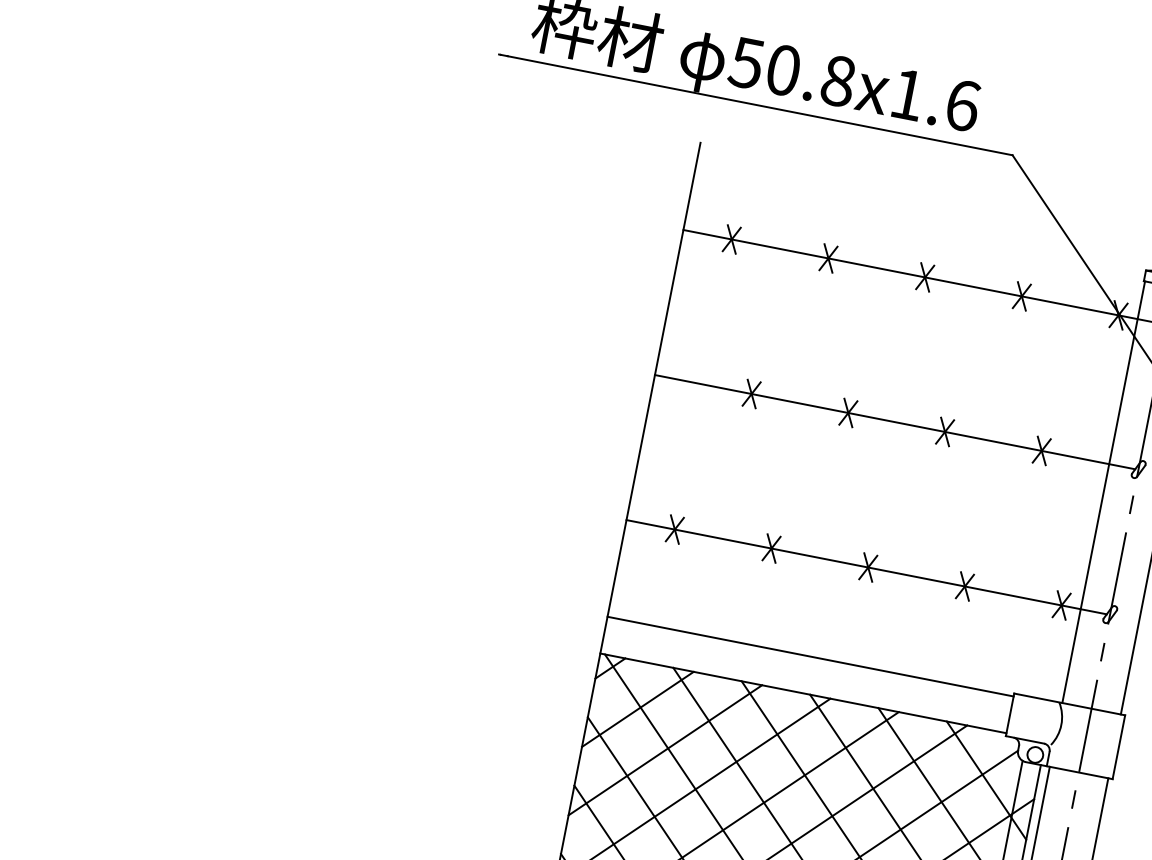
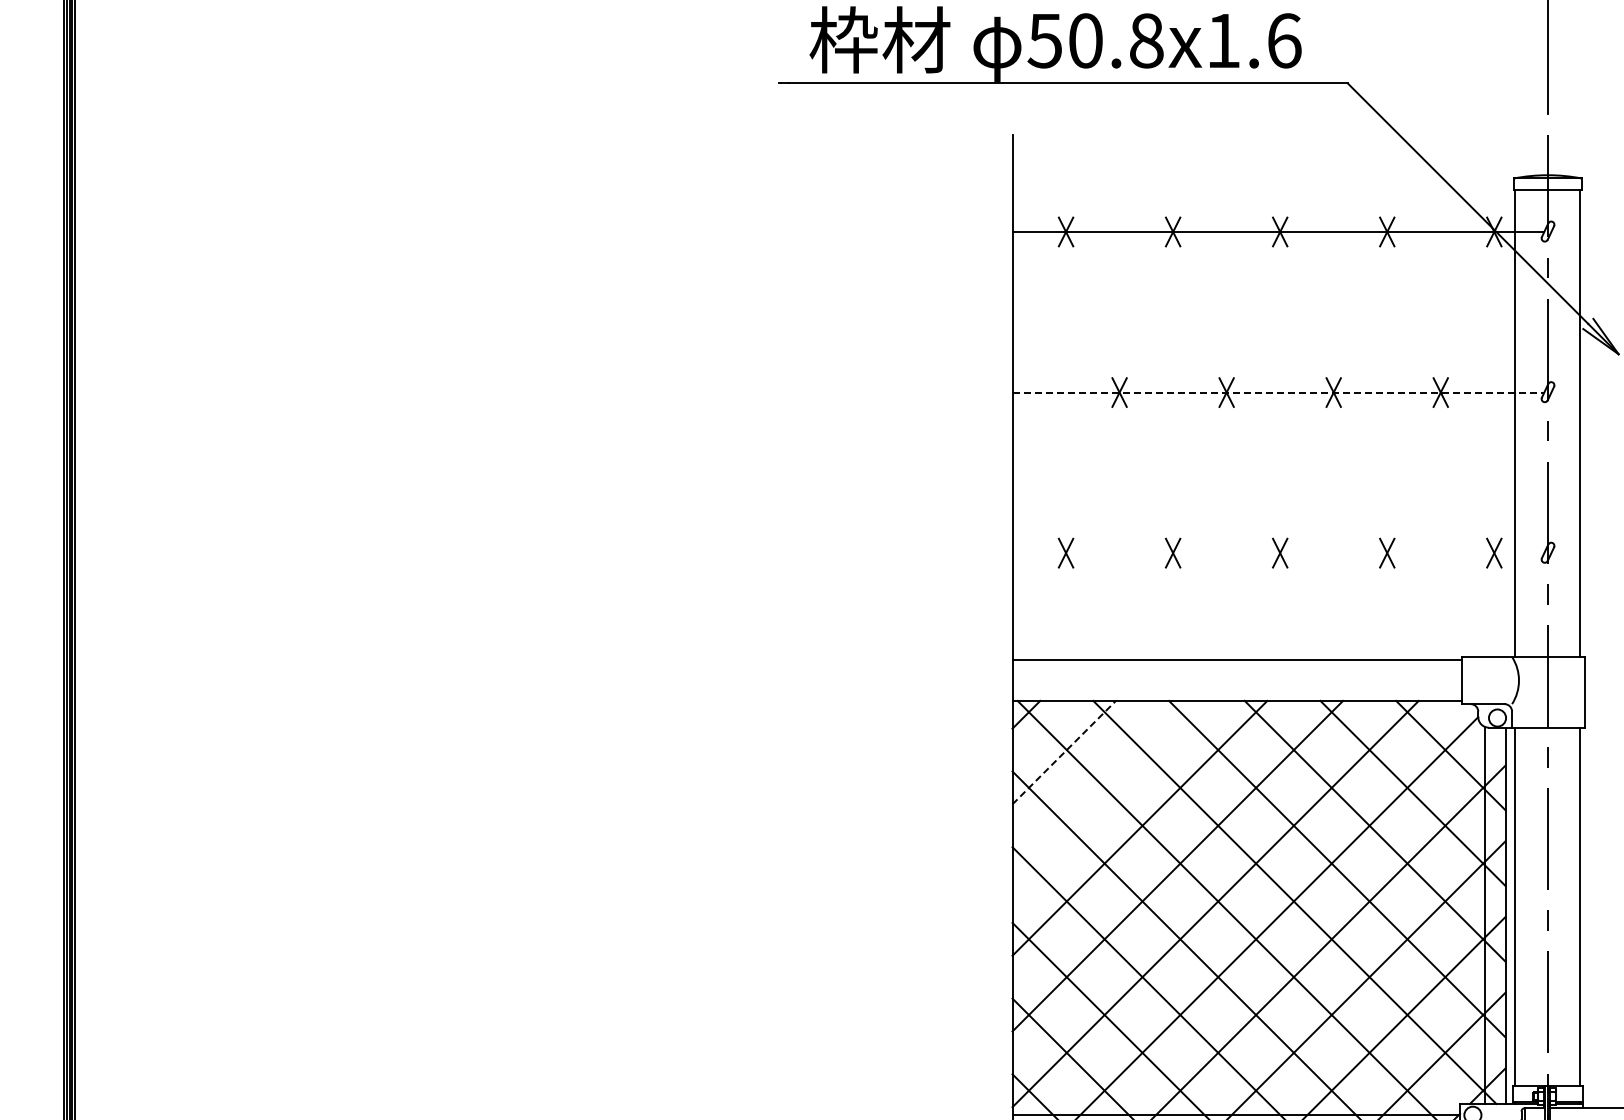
line: (895, 422) -> (1278, 392), solid -> dashed
line: (866, 567) -> (1278, 553), removed
line: (638, 709) -> (1064, 752), solid -> dashed
line: (664, 750) -> (1101, 790), removed

